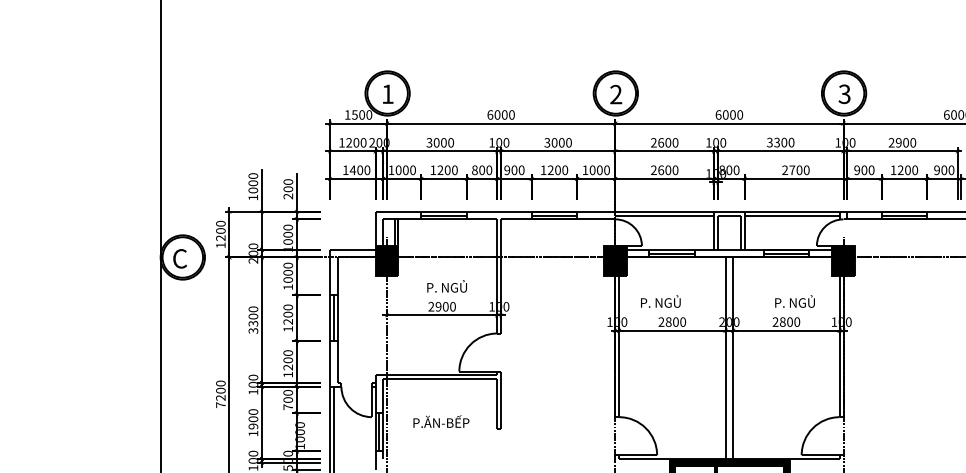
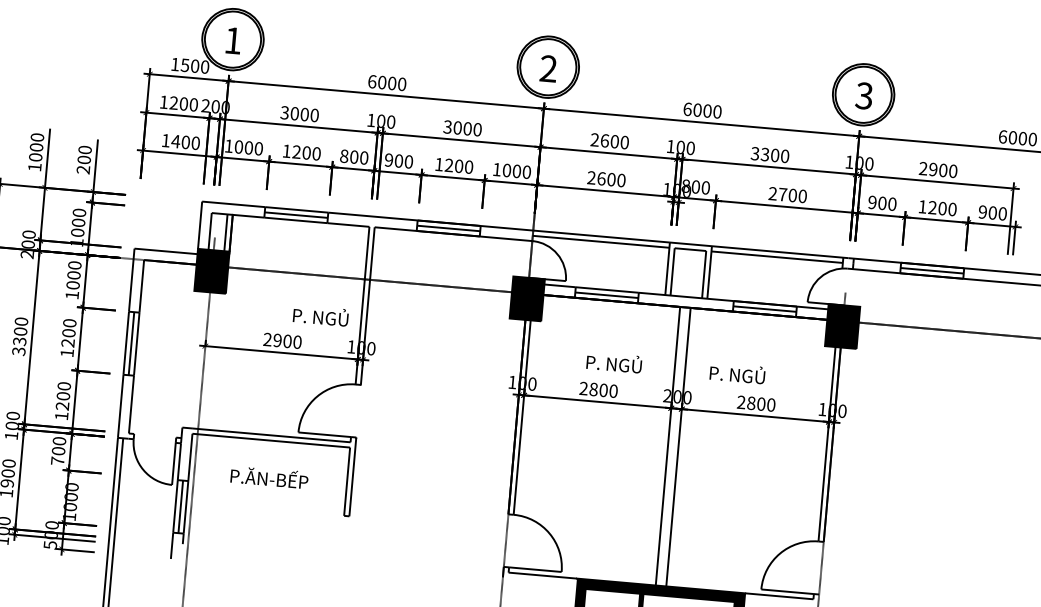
text: (446, 286) -> (320, 315), moved
text: (660, 301) -> (613, 362), moved
text: (794, 301) -> (736, 373), moved
text: (441, 421) -> (269, 477), moved

